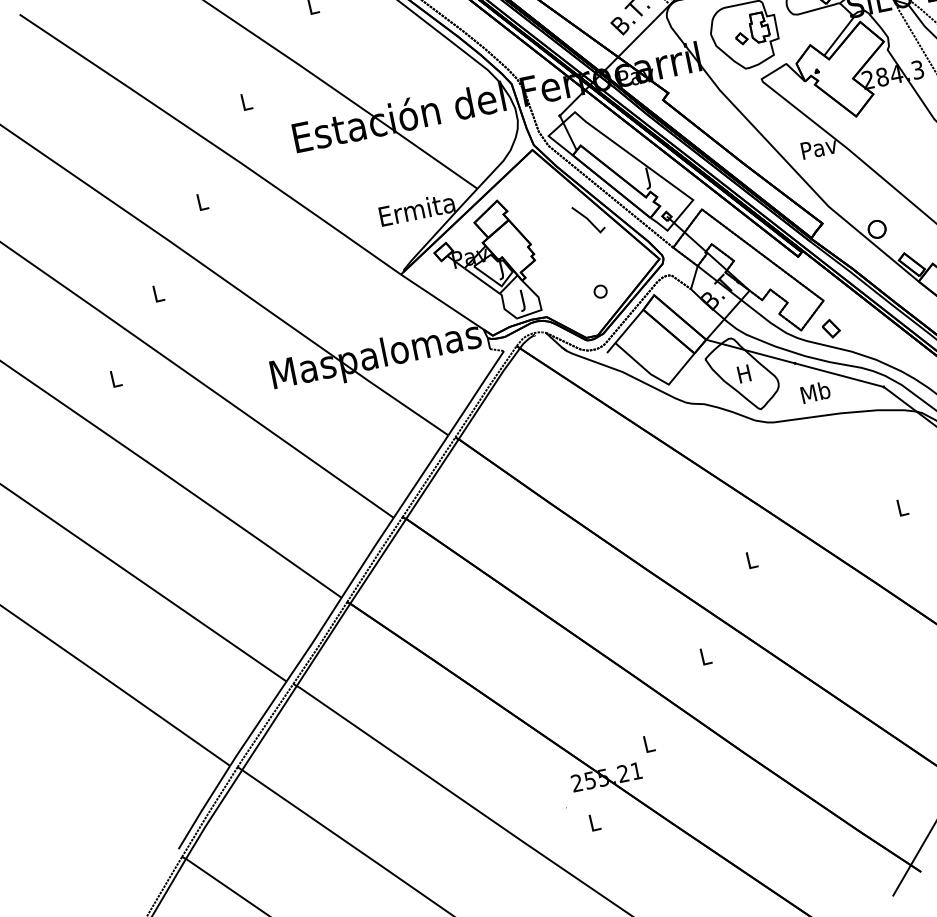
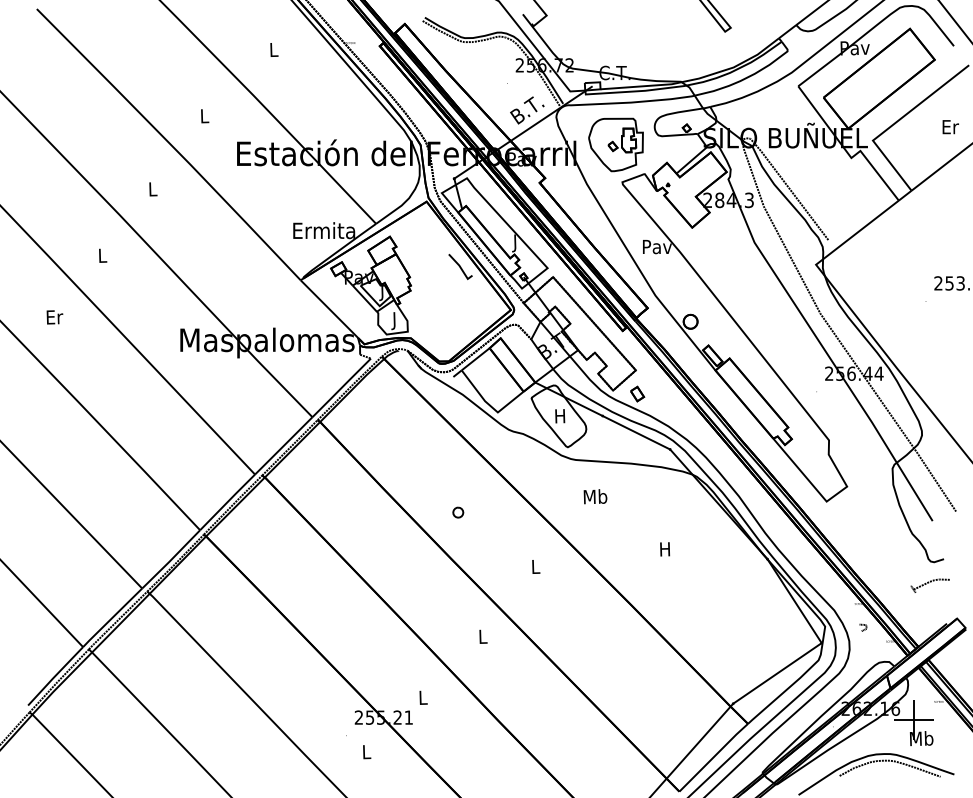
part: (600, 291) -> (458, 512), moved
text: (115, 378) -> (54, 317), L -> Er
text: (815, 392) -> (595, 496), moved
text: (901, 507) -> (664, 549), L -> H

